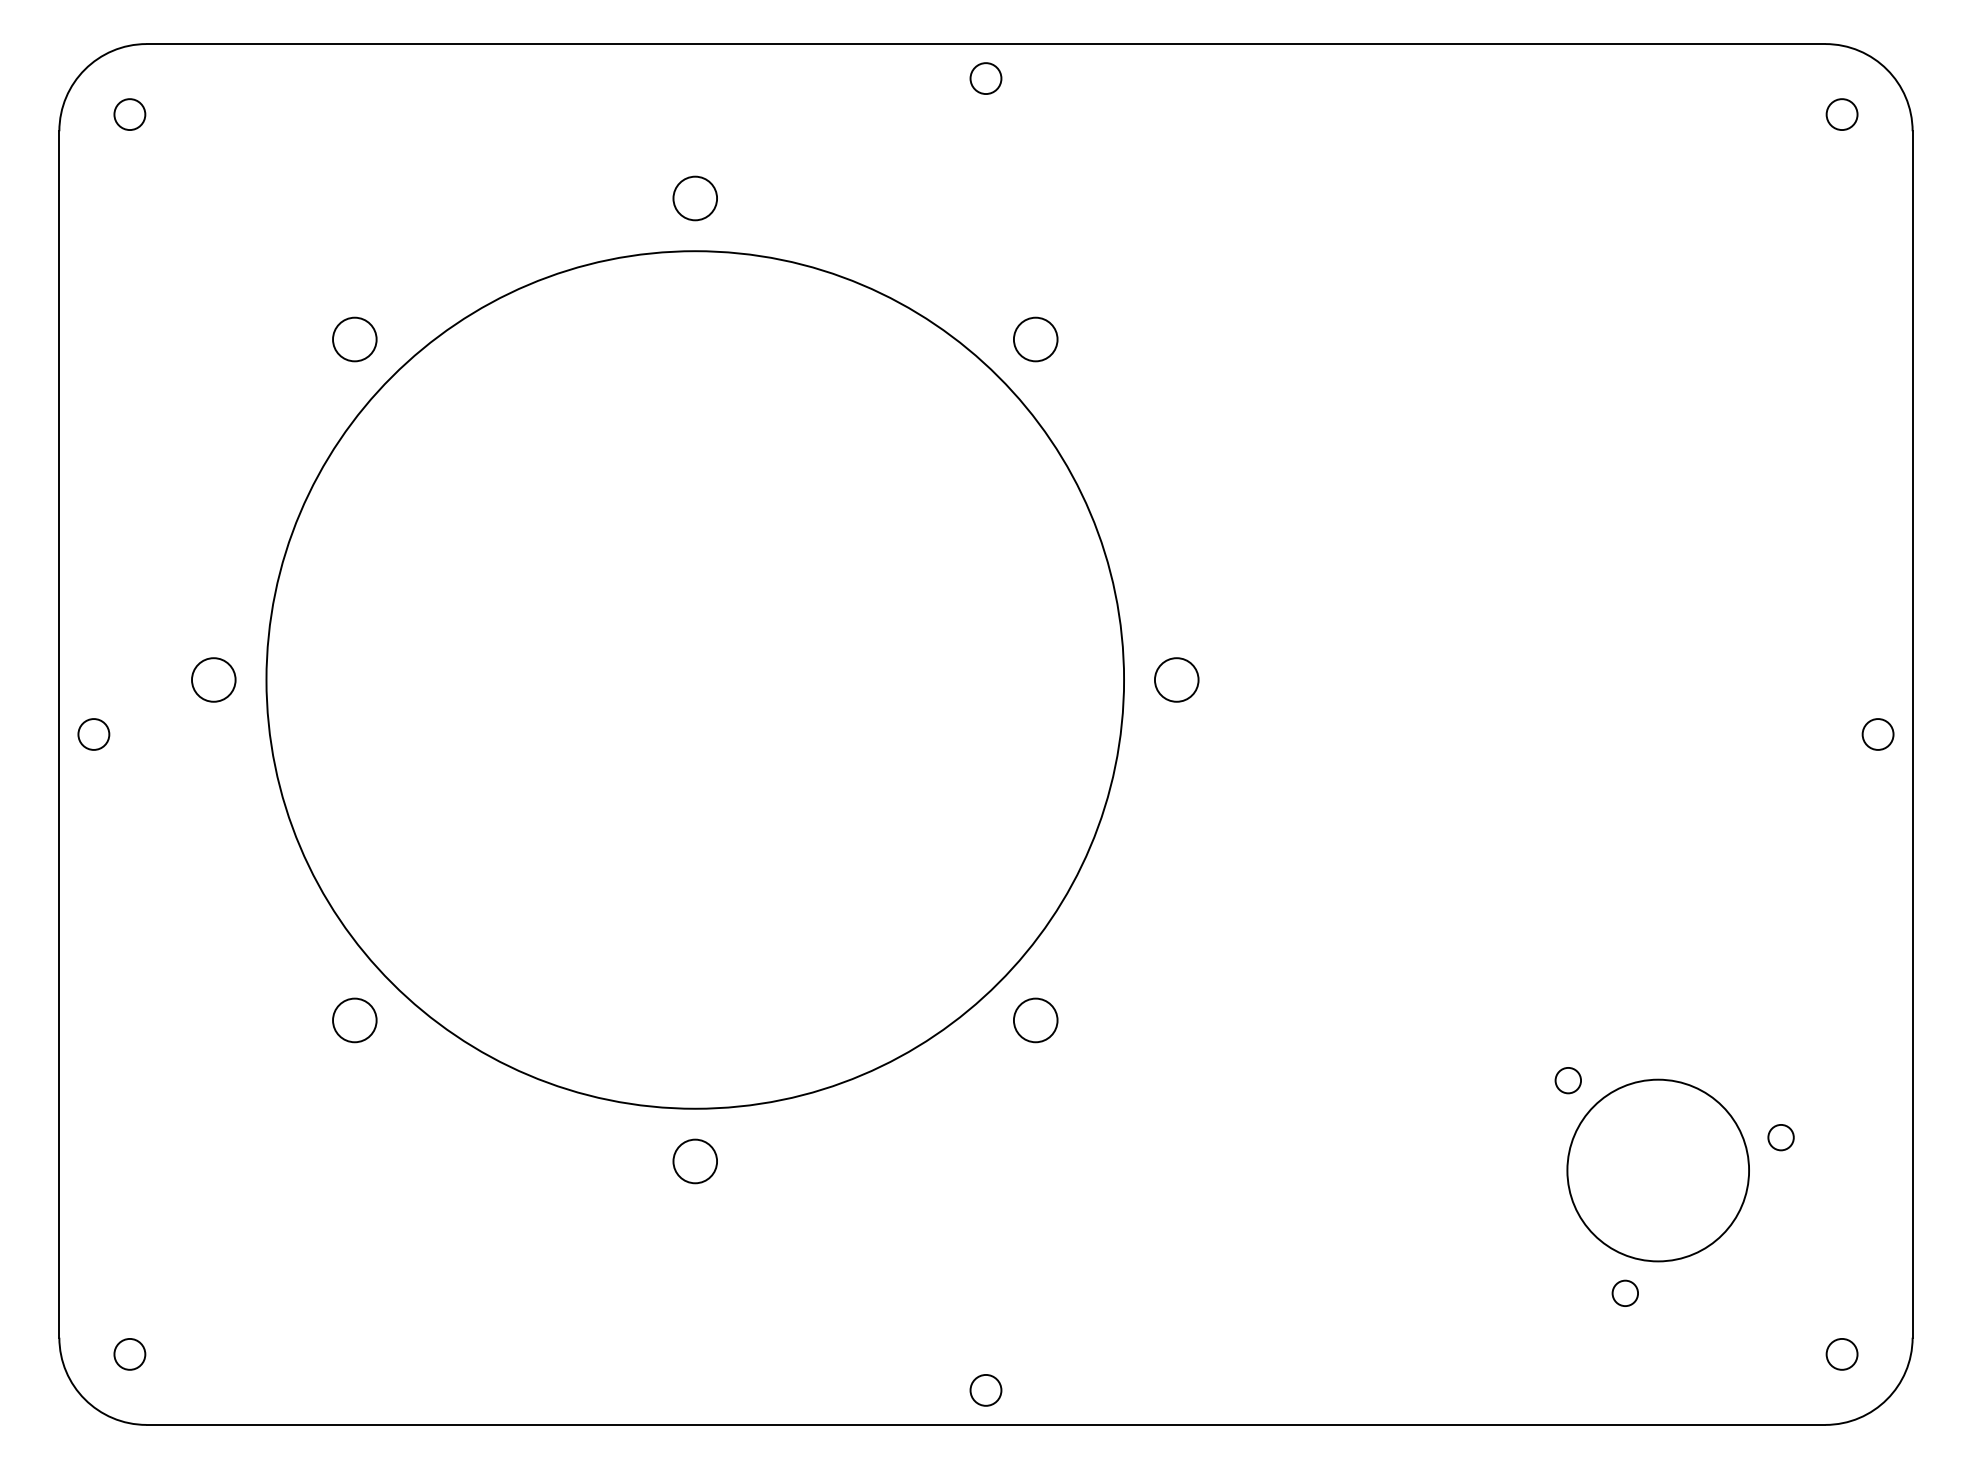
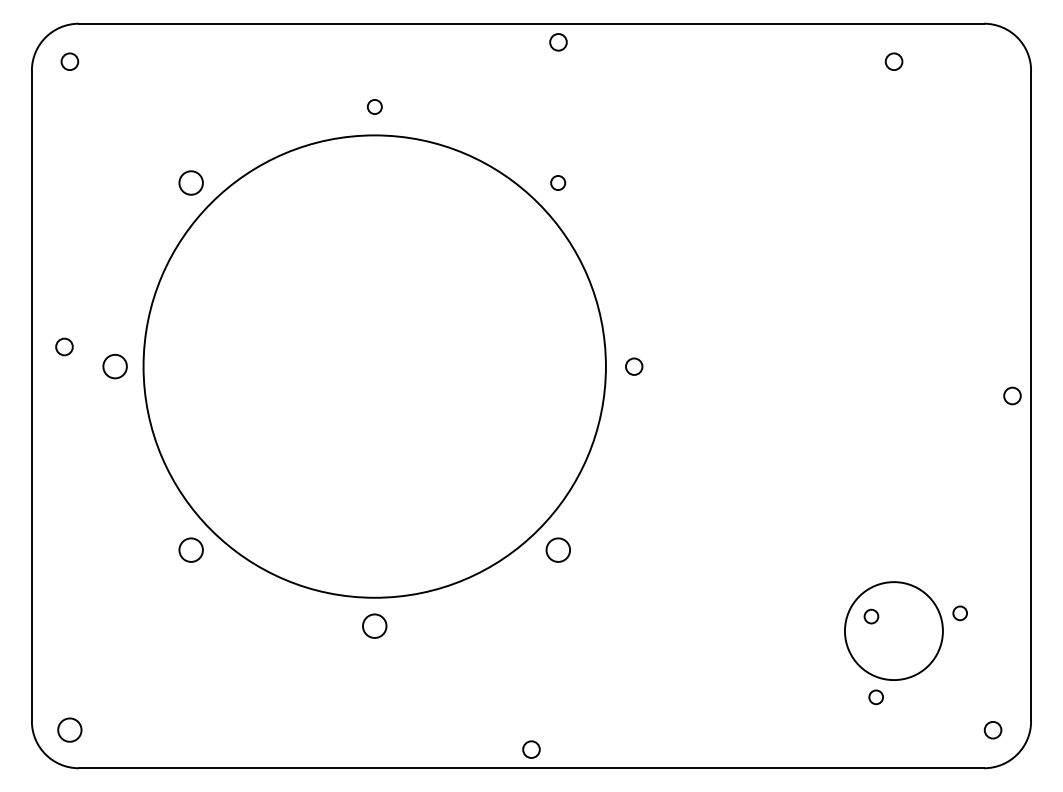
circle: (986, 78) -> (558, 42), moved
circle: (1841, 114) -> (893, 61), moved
circle: (694, 197) -> (374, 106), size x0.6
circle: (1034, 338) -> (557, 182), size x0.6
circle: (1175, 679) -> (633, 366), size x0.7
circle: (93, 733) -> (64, 346), moved
circle: (1568, 1080) -> (871, 616), moved
circle: (129, 1354) -> (69, 730), size x1.4

